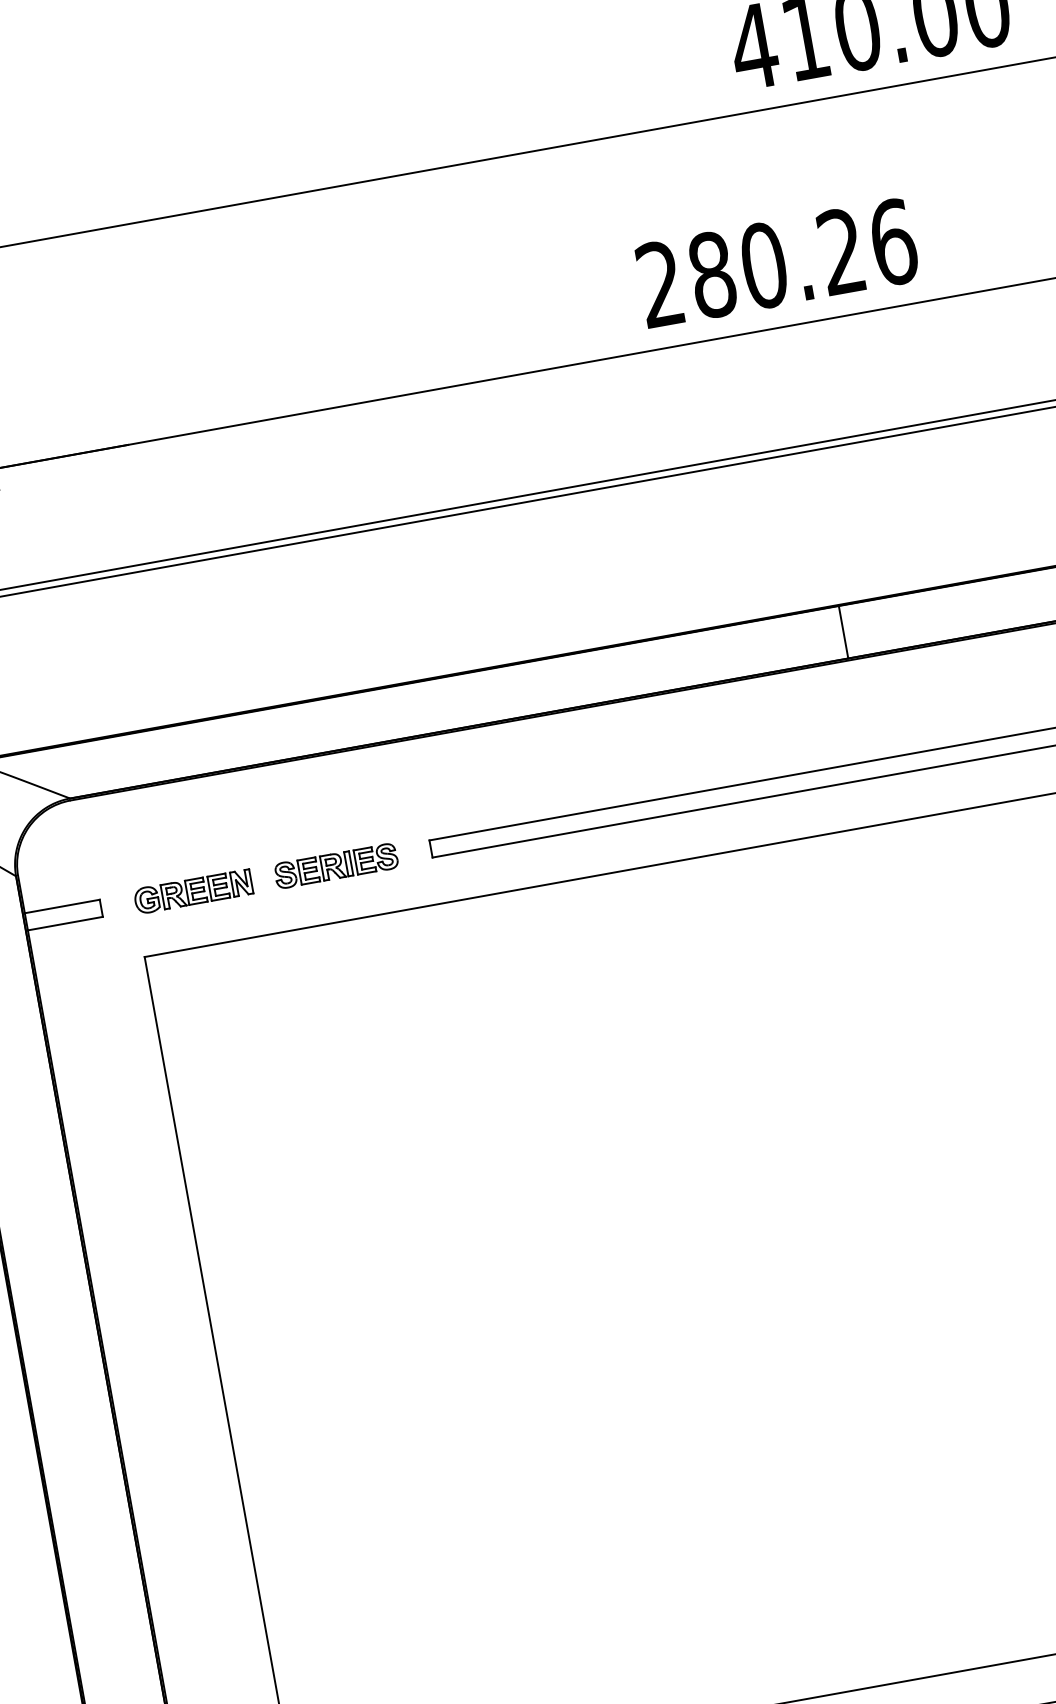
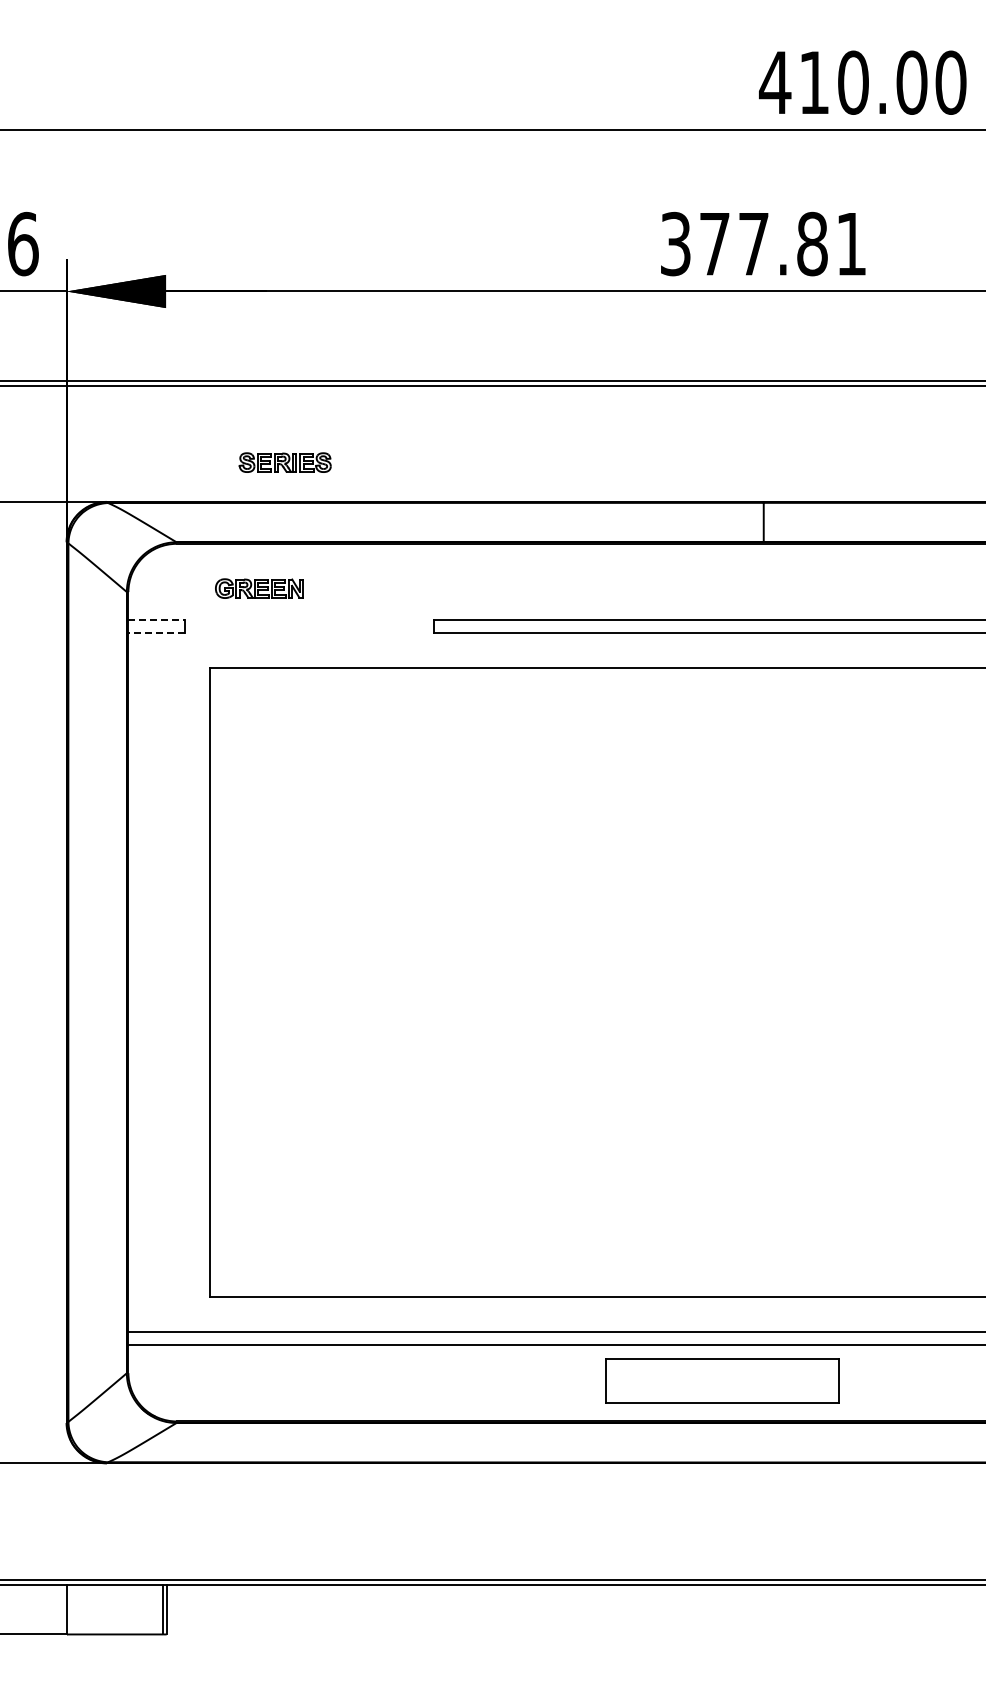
text: (776, 262) -> (763, 243), 280.26 -> 377.81
part: (335, 866) -> (284, 462), moved
part: (193, 891) -> (259, 588), moved
line: (63, 906) -> (157, 620), solid -> dashed
line: (65, 924) -> (156, 633), solid -> dashed

